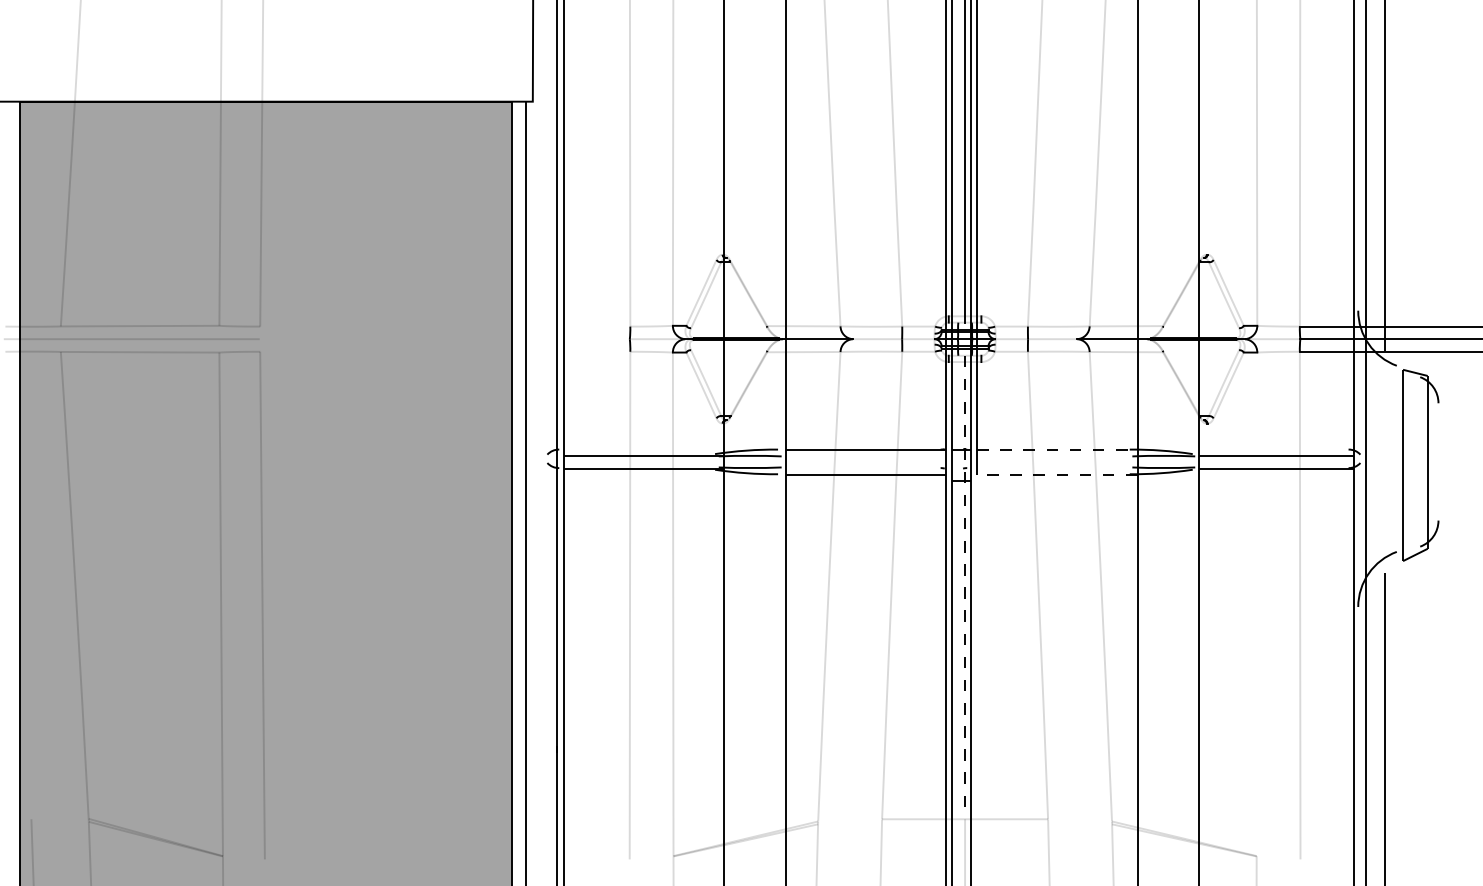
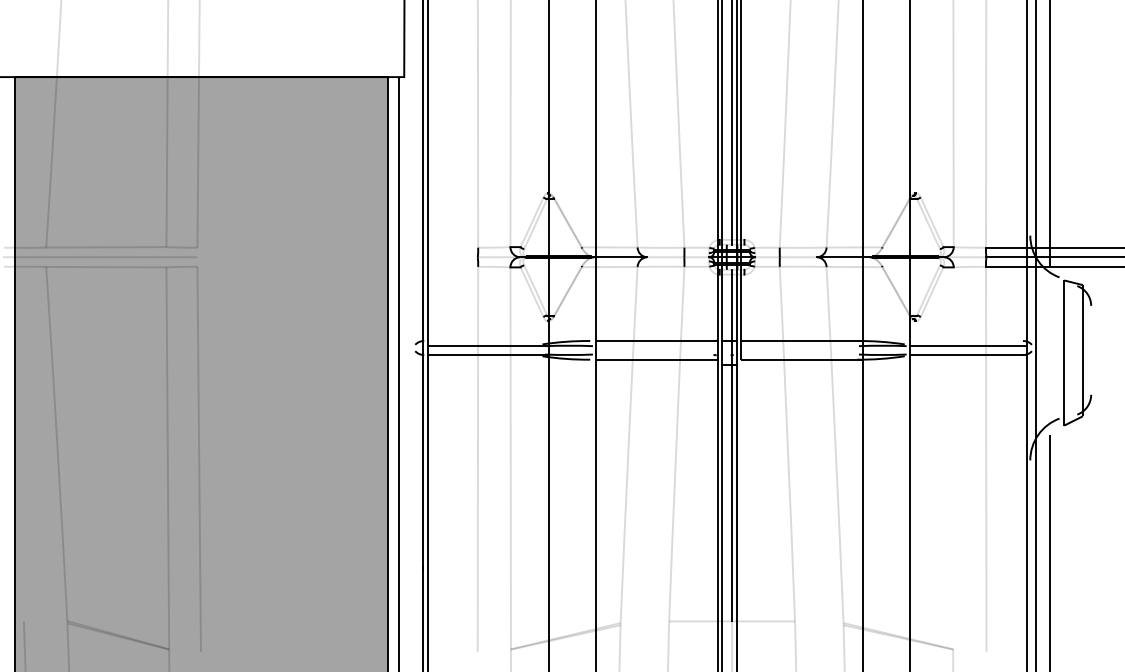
line: (1057, 450) -> (802, 341), dashed -> solid
line: (1057, 475) -> (802, 360), dashed -> solid
line: (965, 587) -> (732, 445), dashed -> solid

